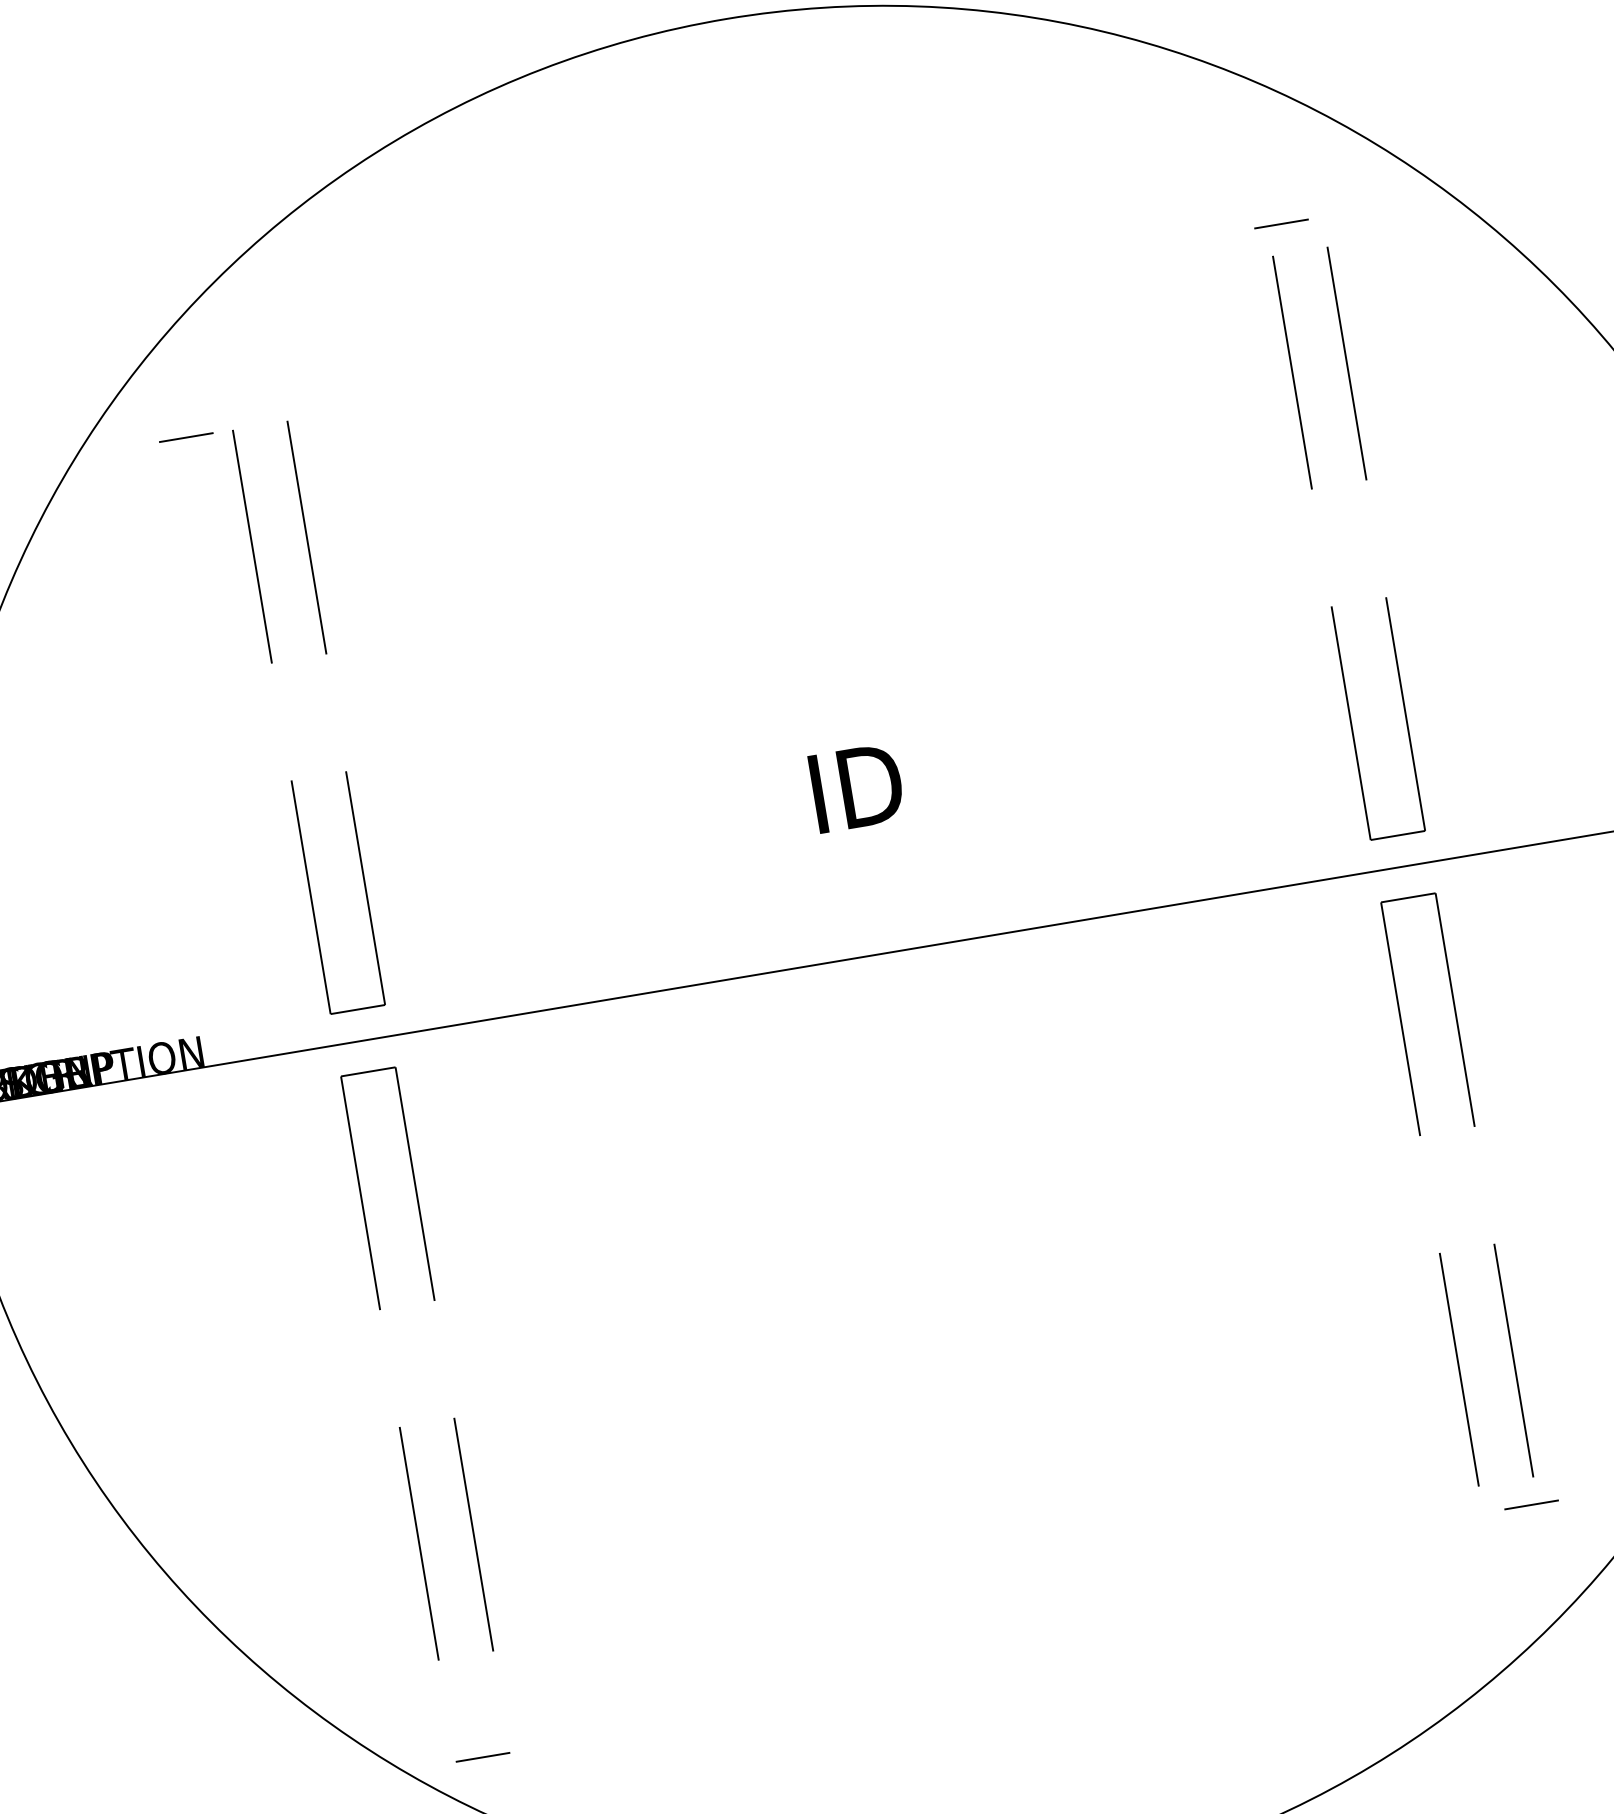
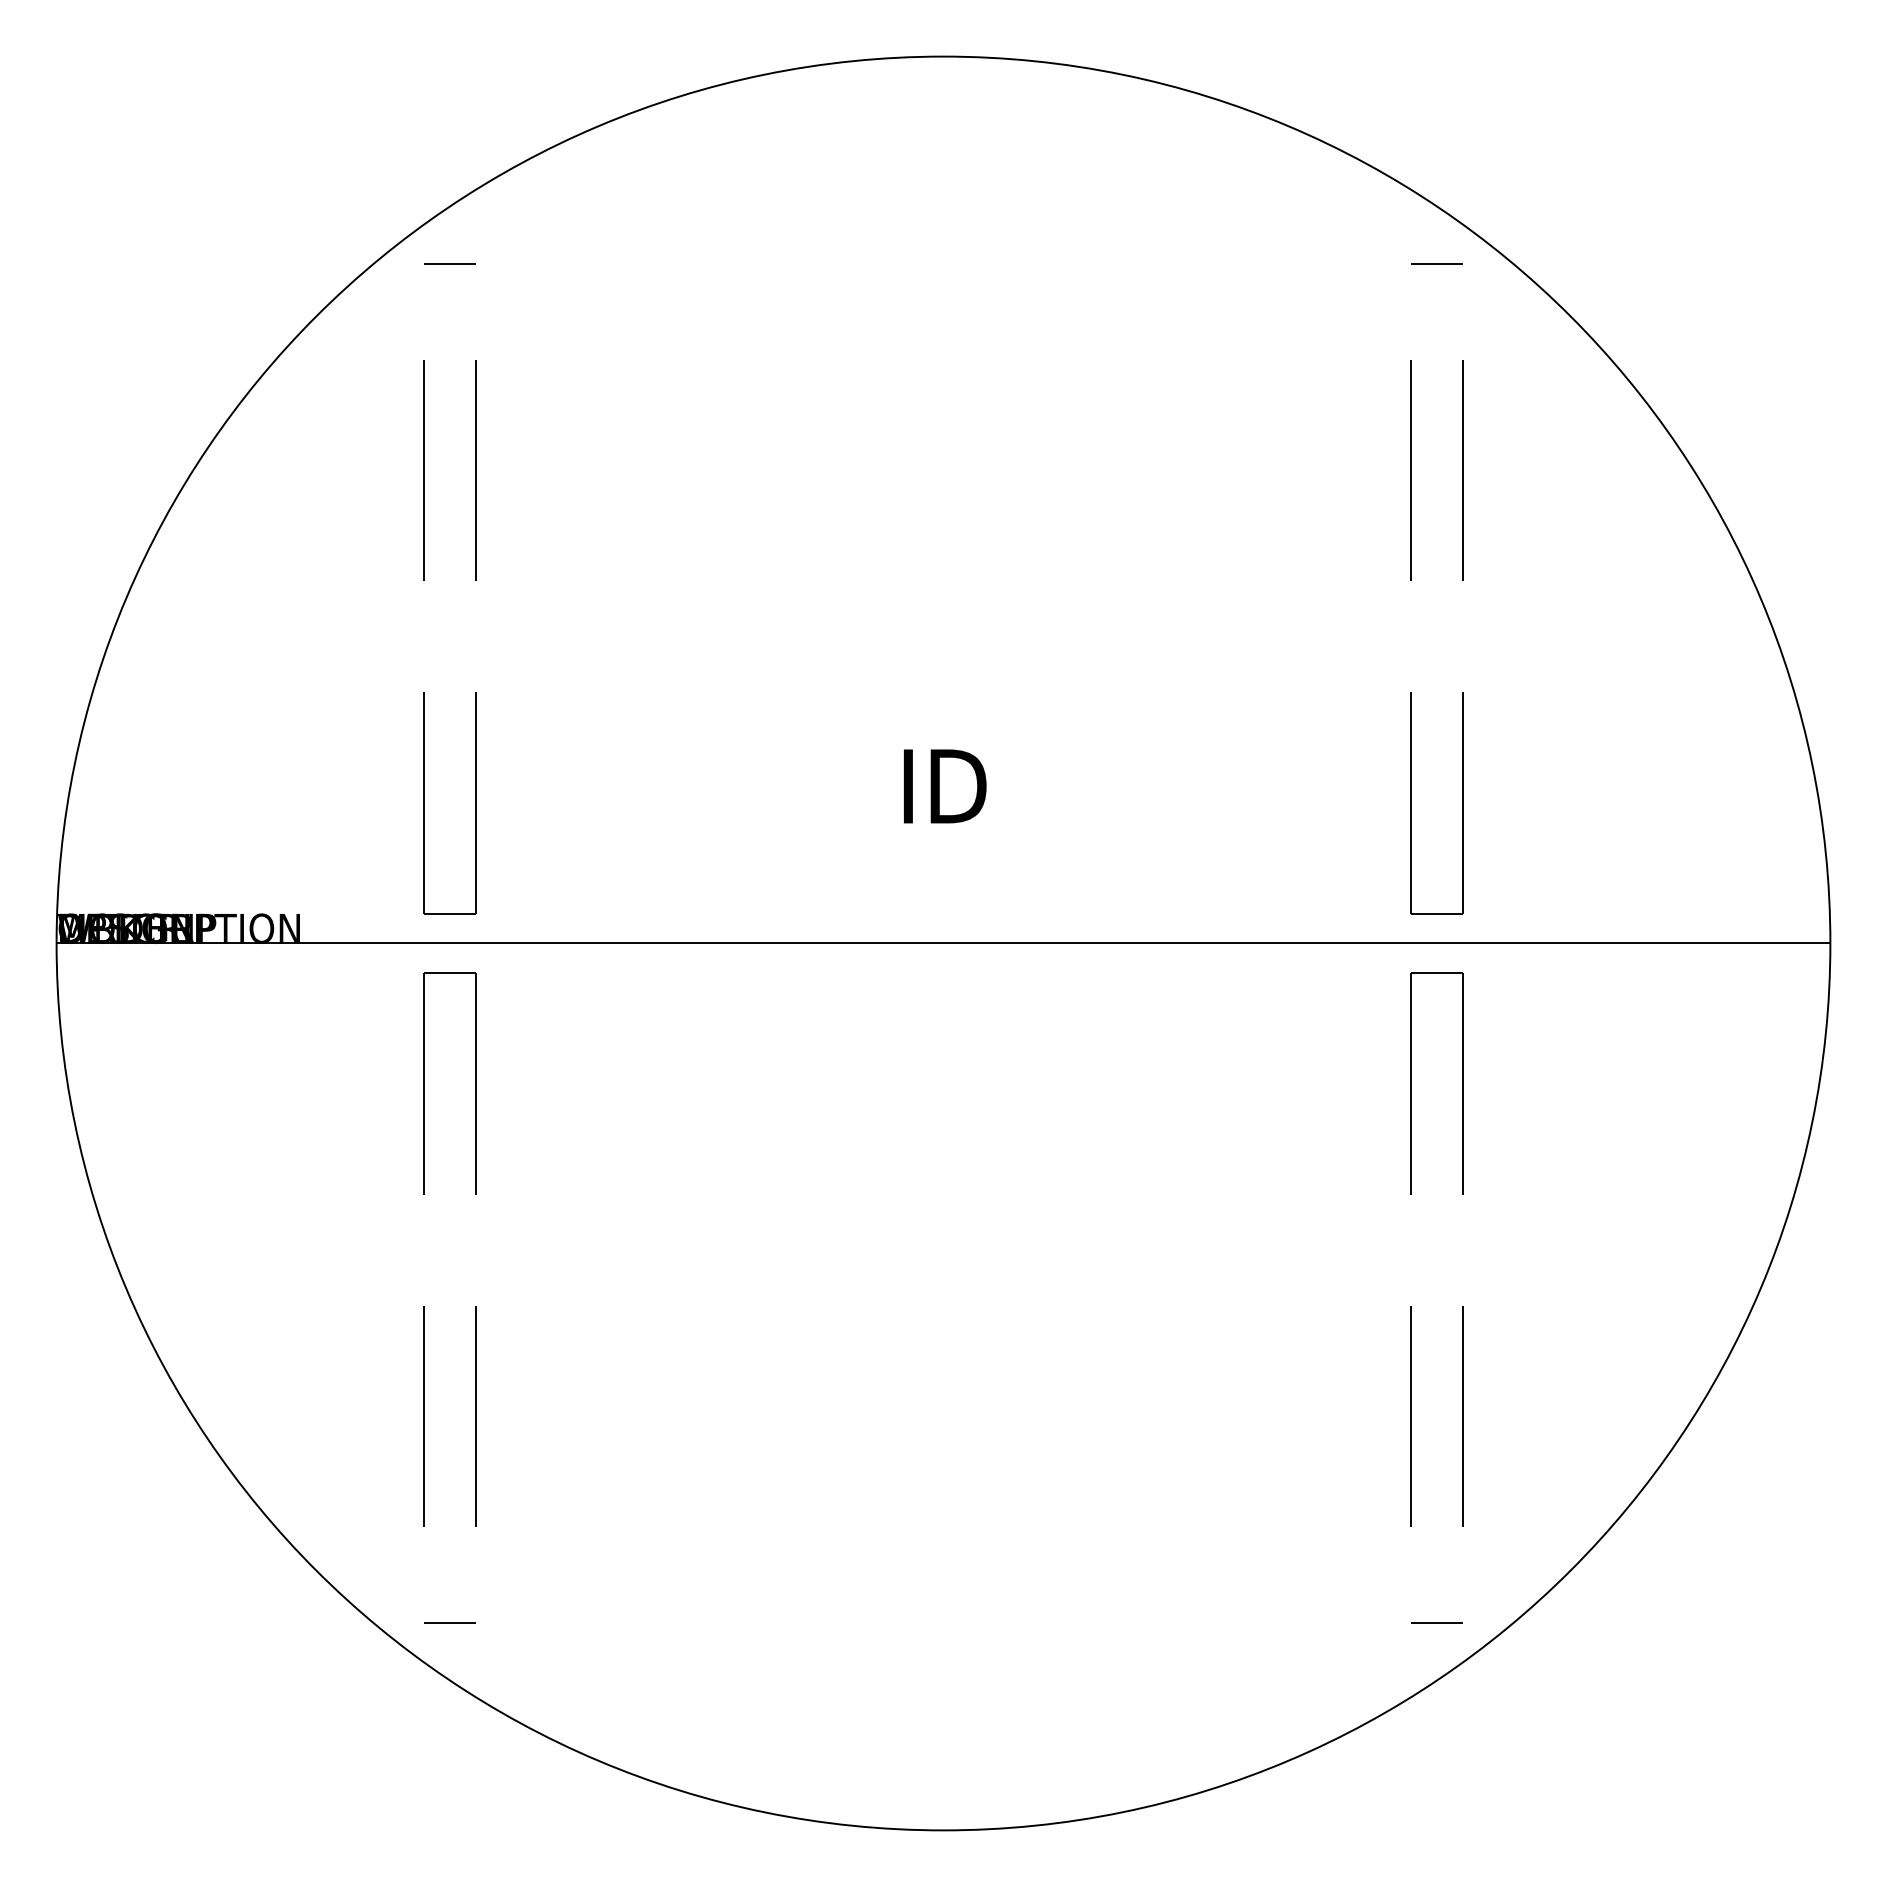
line: (1281, 224) -> (1436, 263), moved
line: (185, 437) -> (449, 263), moved
line: (1531, 1504) -> (1436, 1622), moved

